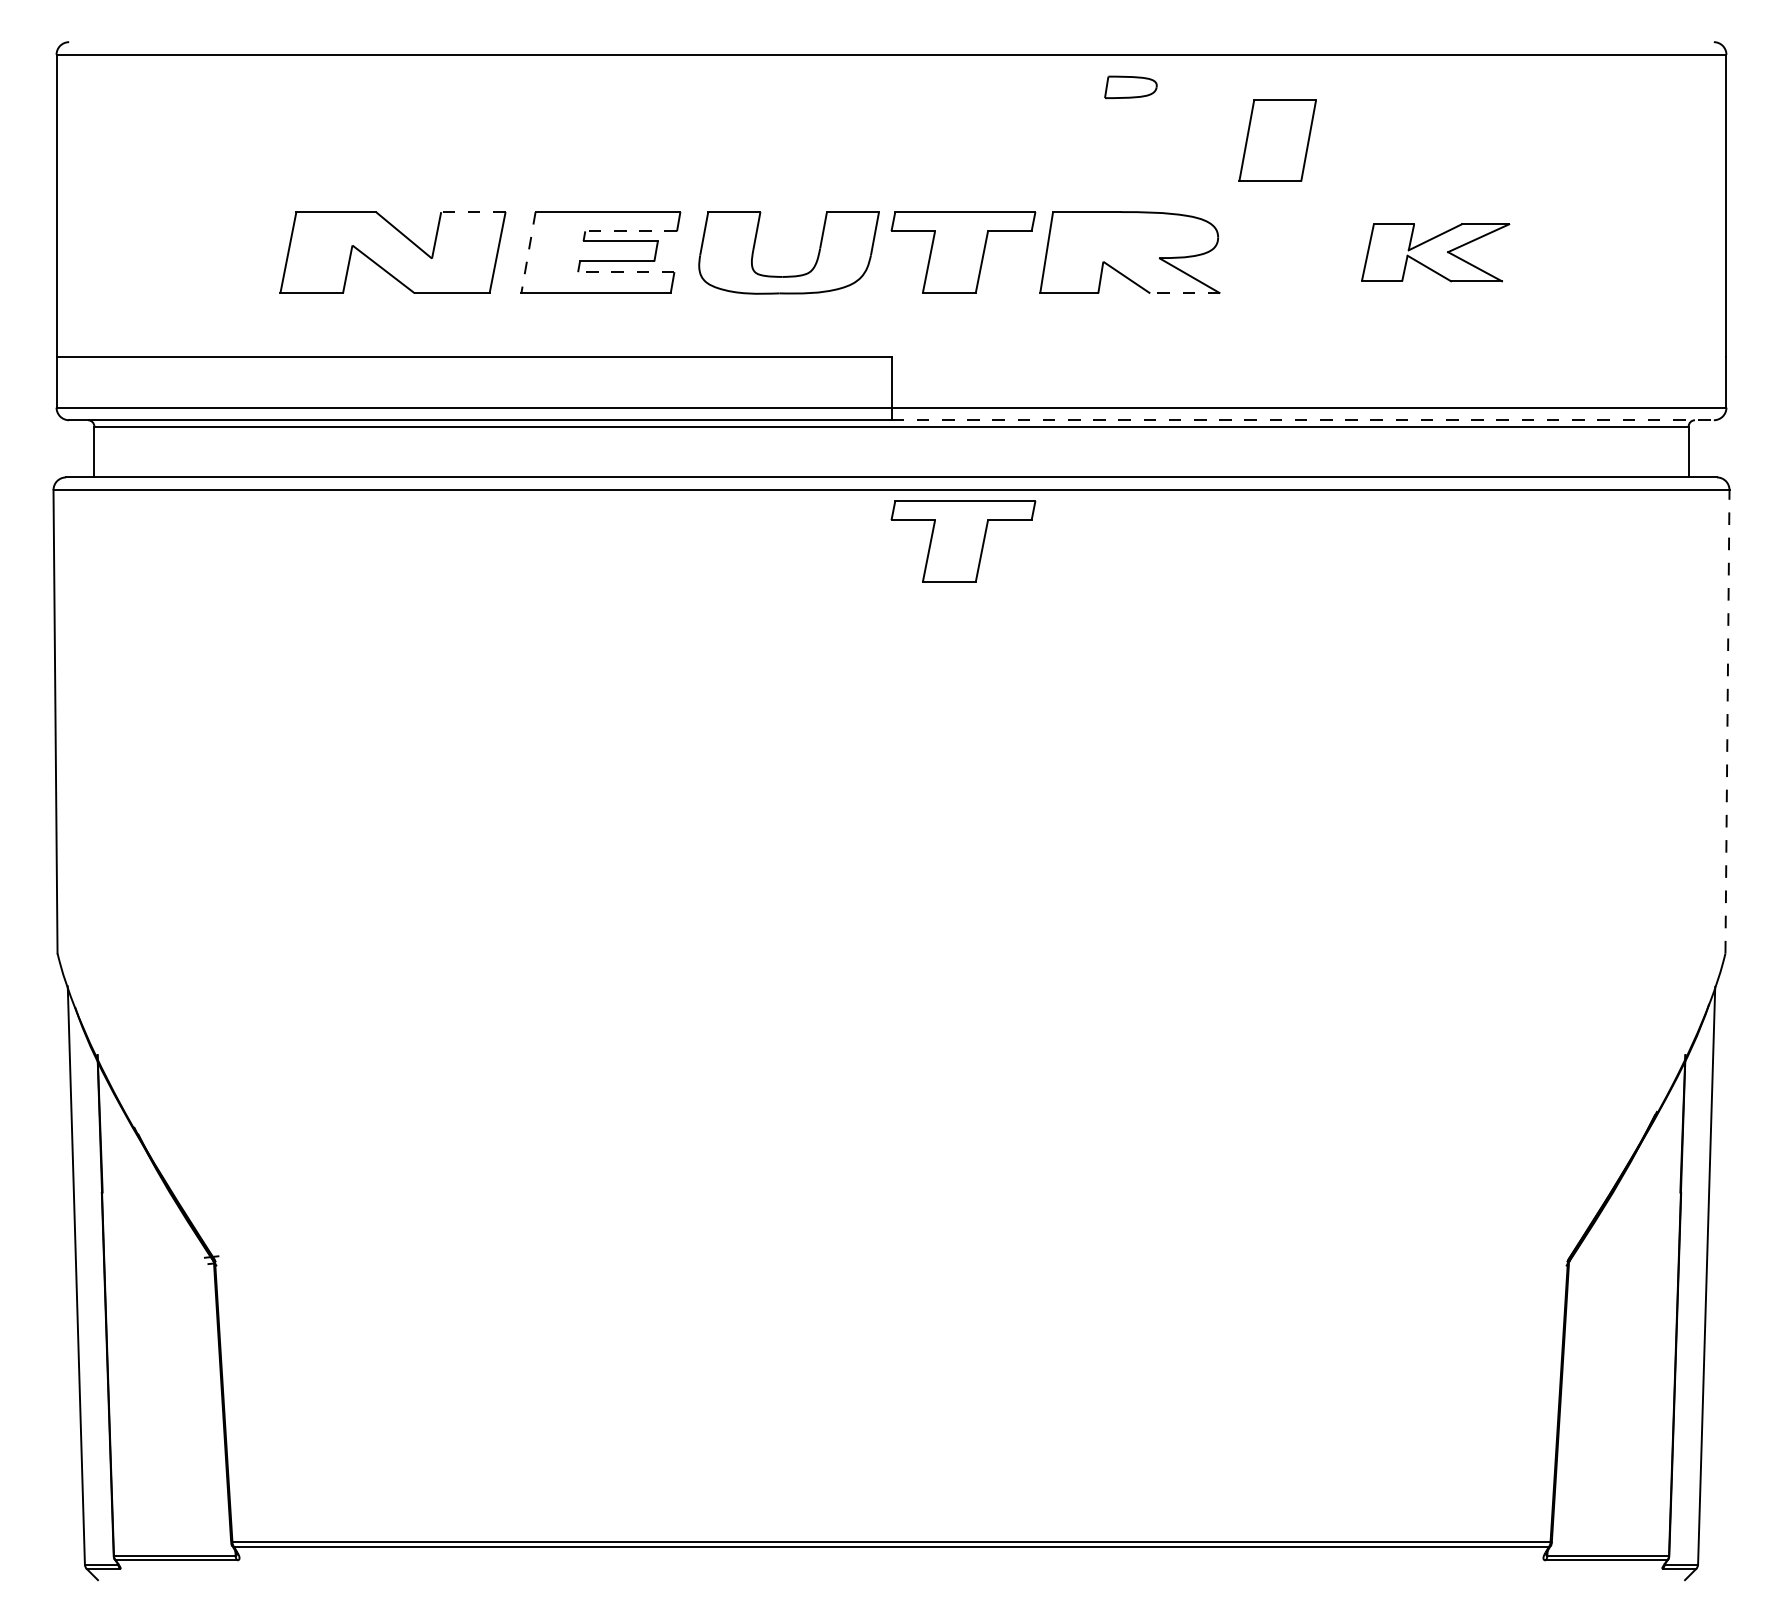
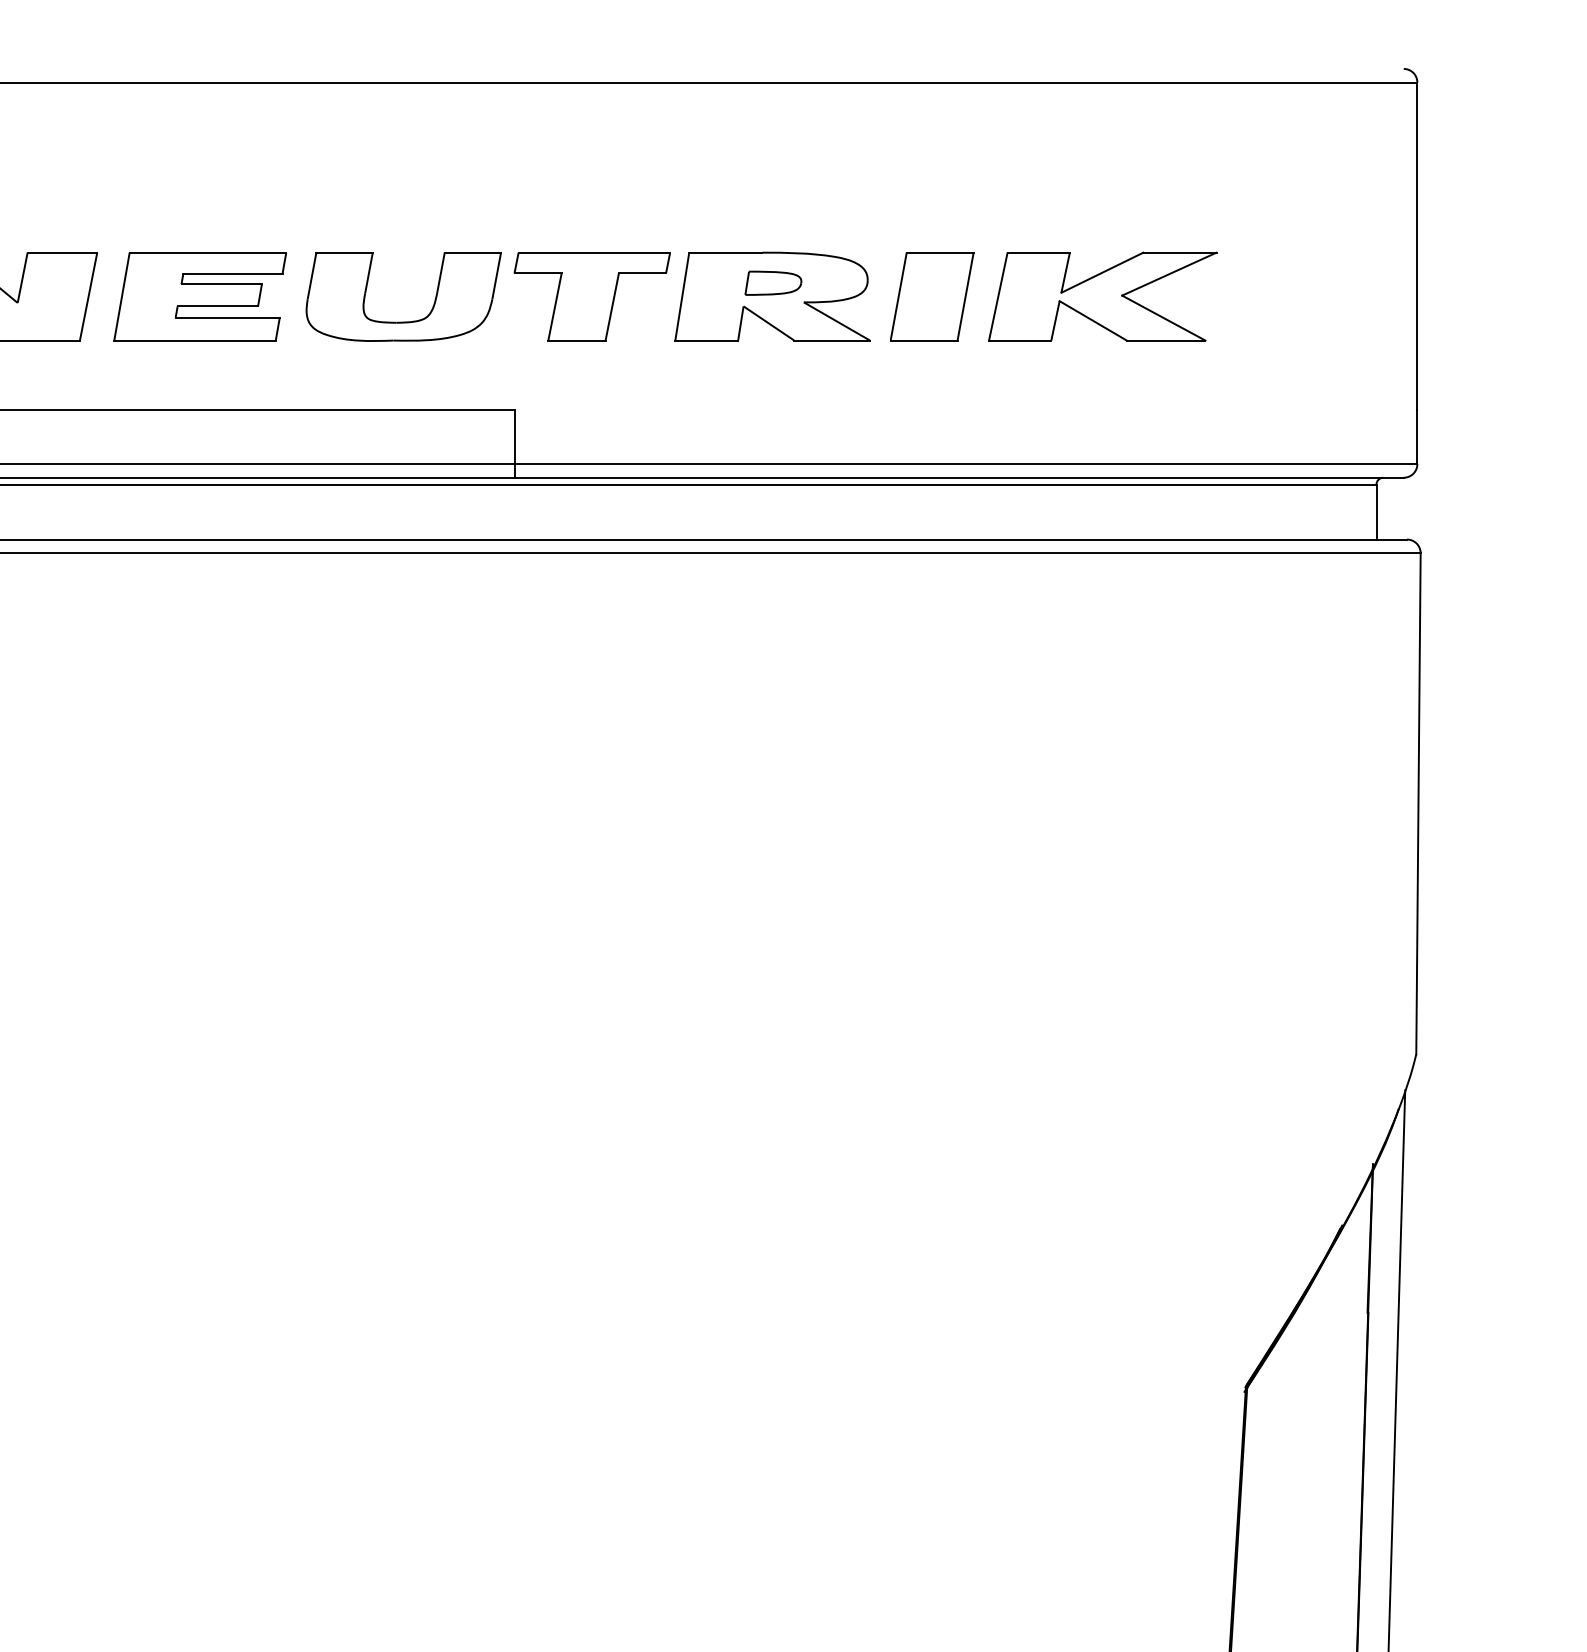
part: (1130, 86) -> (772, 282), moved
part: (1277, 140) -> (931, 296), moved
line: (472, 212) -> (61, 253), dashed -> solid
line: (631, 231) -> (233, 273), dashed -> solid
part: (1435, 252) -> (1102, 296), size x1.43
line: (528, 253) -> (122, 297), dashed -> solid
line: (625, 272) -> (226, 317), dashed -> solid
line: (1184, 293) -> (831, 340), dashed -> solid
line: (1303, 420) -> (960, 478), dashed -> solid
part: (963, 541) -> (592, 608), removed
line: (1727, 721) -> (1418, 803), dashed -> solid

